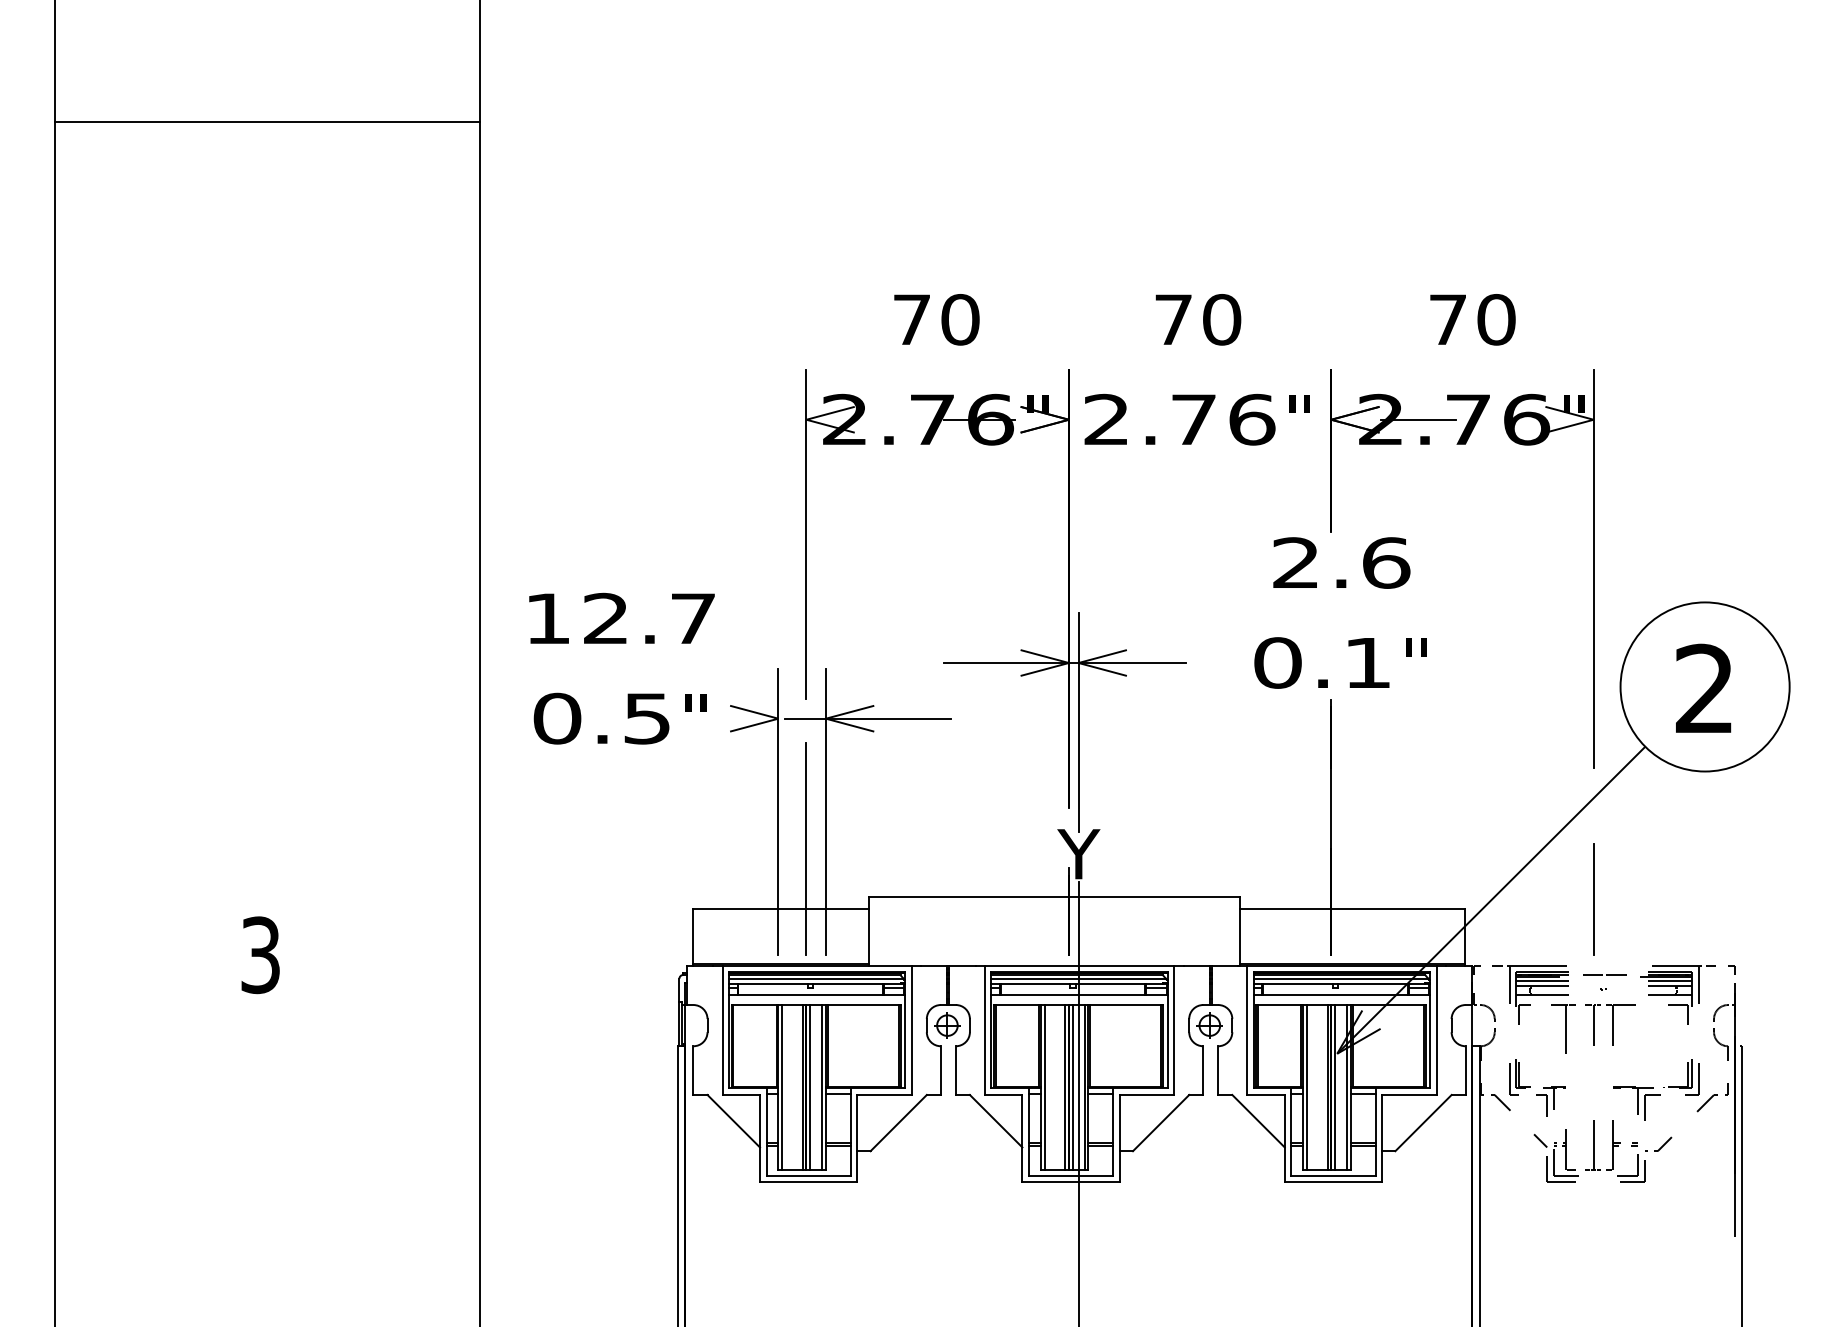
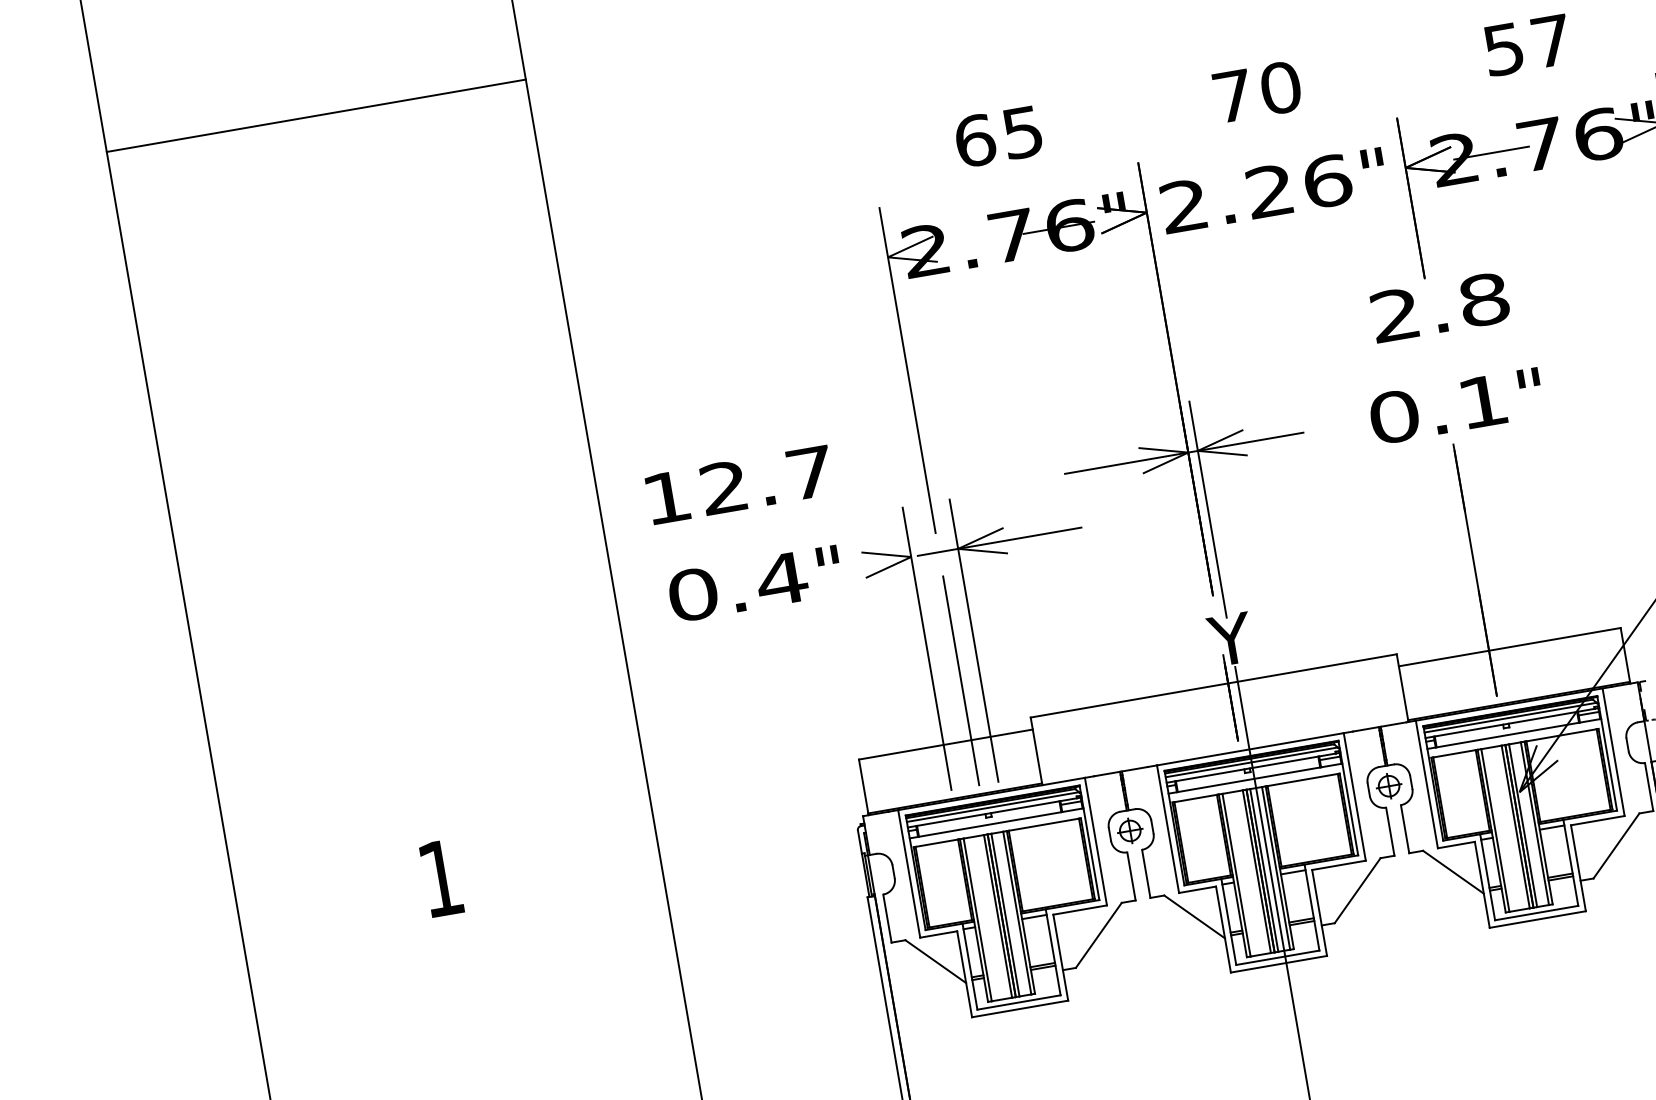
line: (267, 122) -> (316, 116), moved
text: (936, 319) -> (999, 136), 70 -> 65
text: (1472, 319) -> (1527, 44), 70 -> 57
text: (1193, 418) -> (1269, 190), 2.76 -> 2.26
text: (1386, 562) -> (1484, 299), 2.6 -> 2.8
text: (647, 718) -> (782, 579), 0.5 -> 0.4
text: (260, 955) -> (440, 878), 3 -> 1

